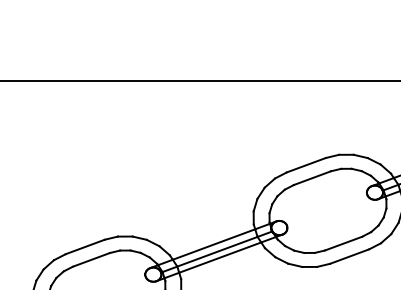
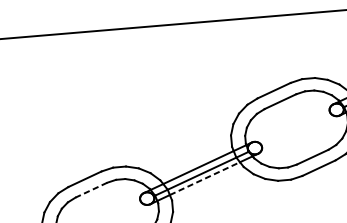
line: (220, 257) -> (205, 178), solid -> dashed
line: (91, 259) -> (91, 189), solid -> dashed

